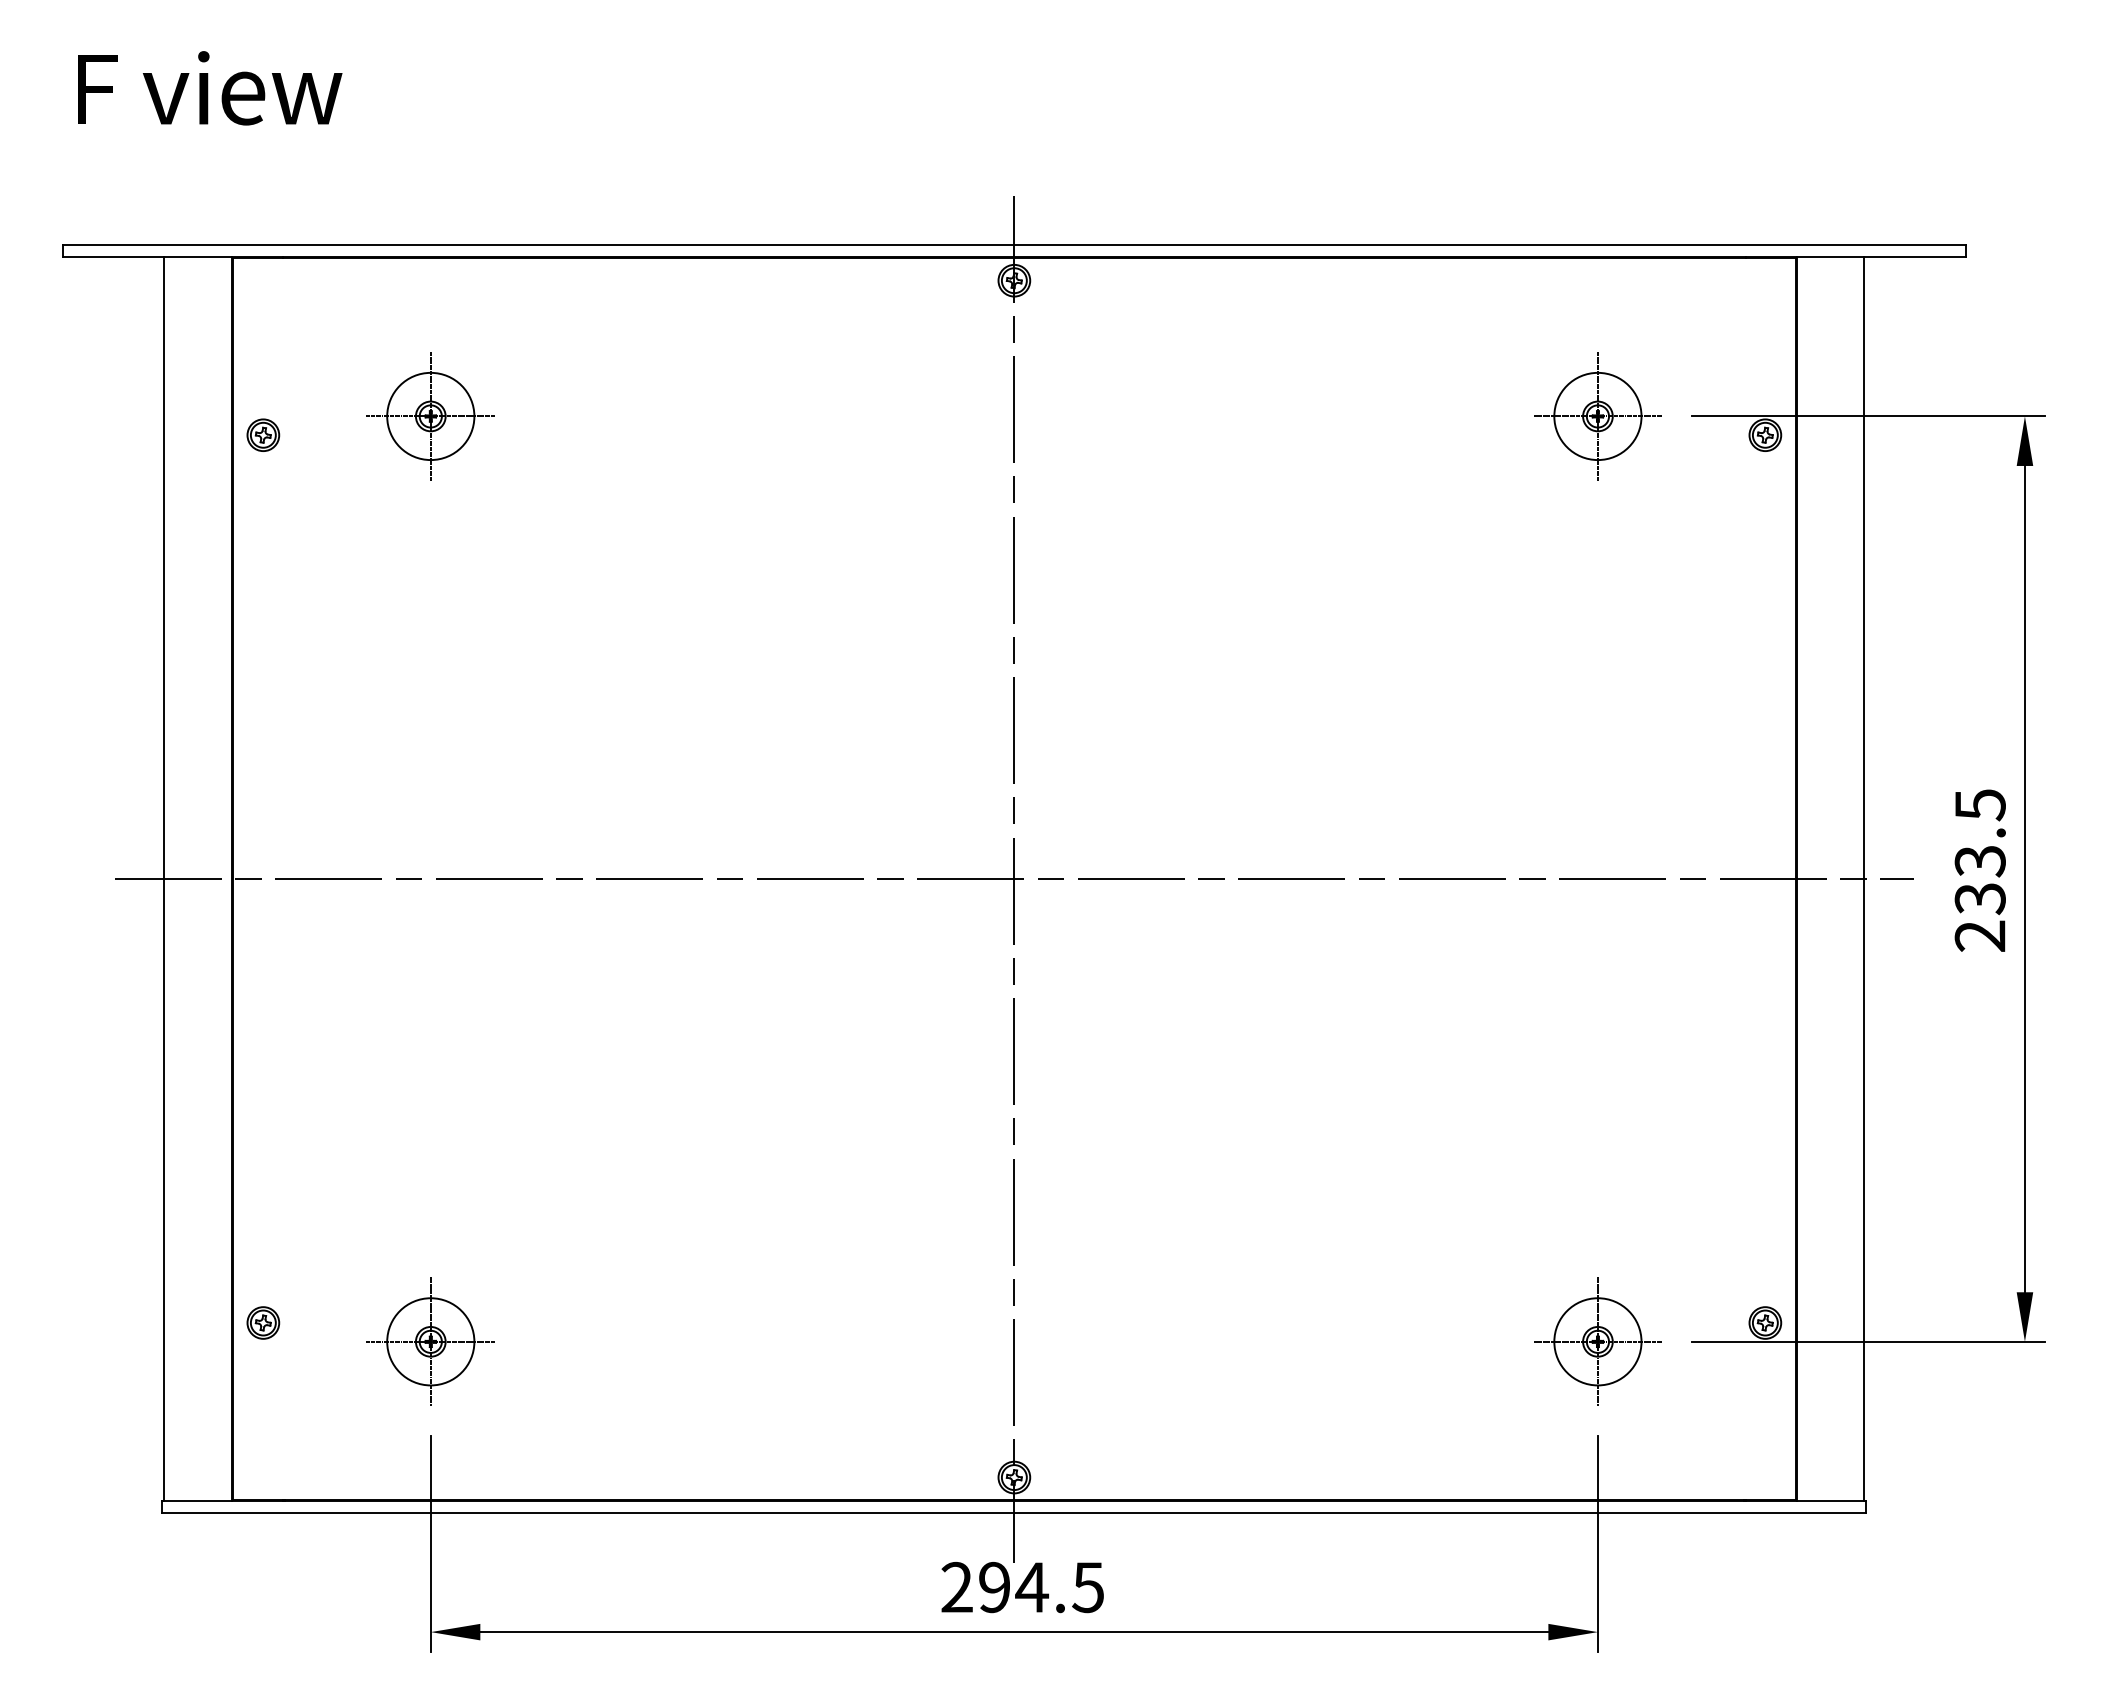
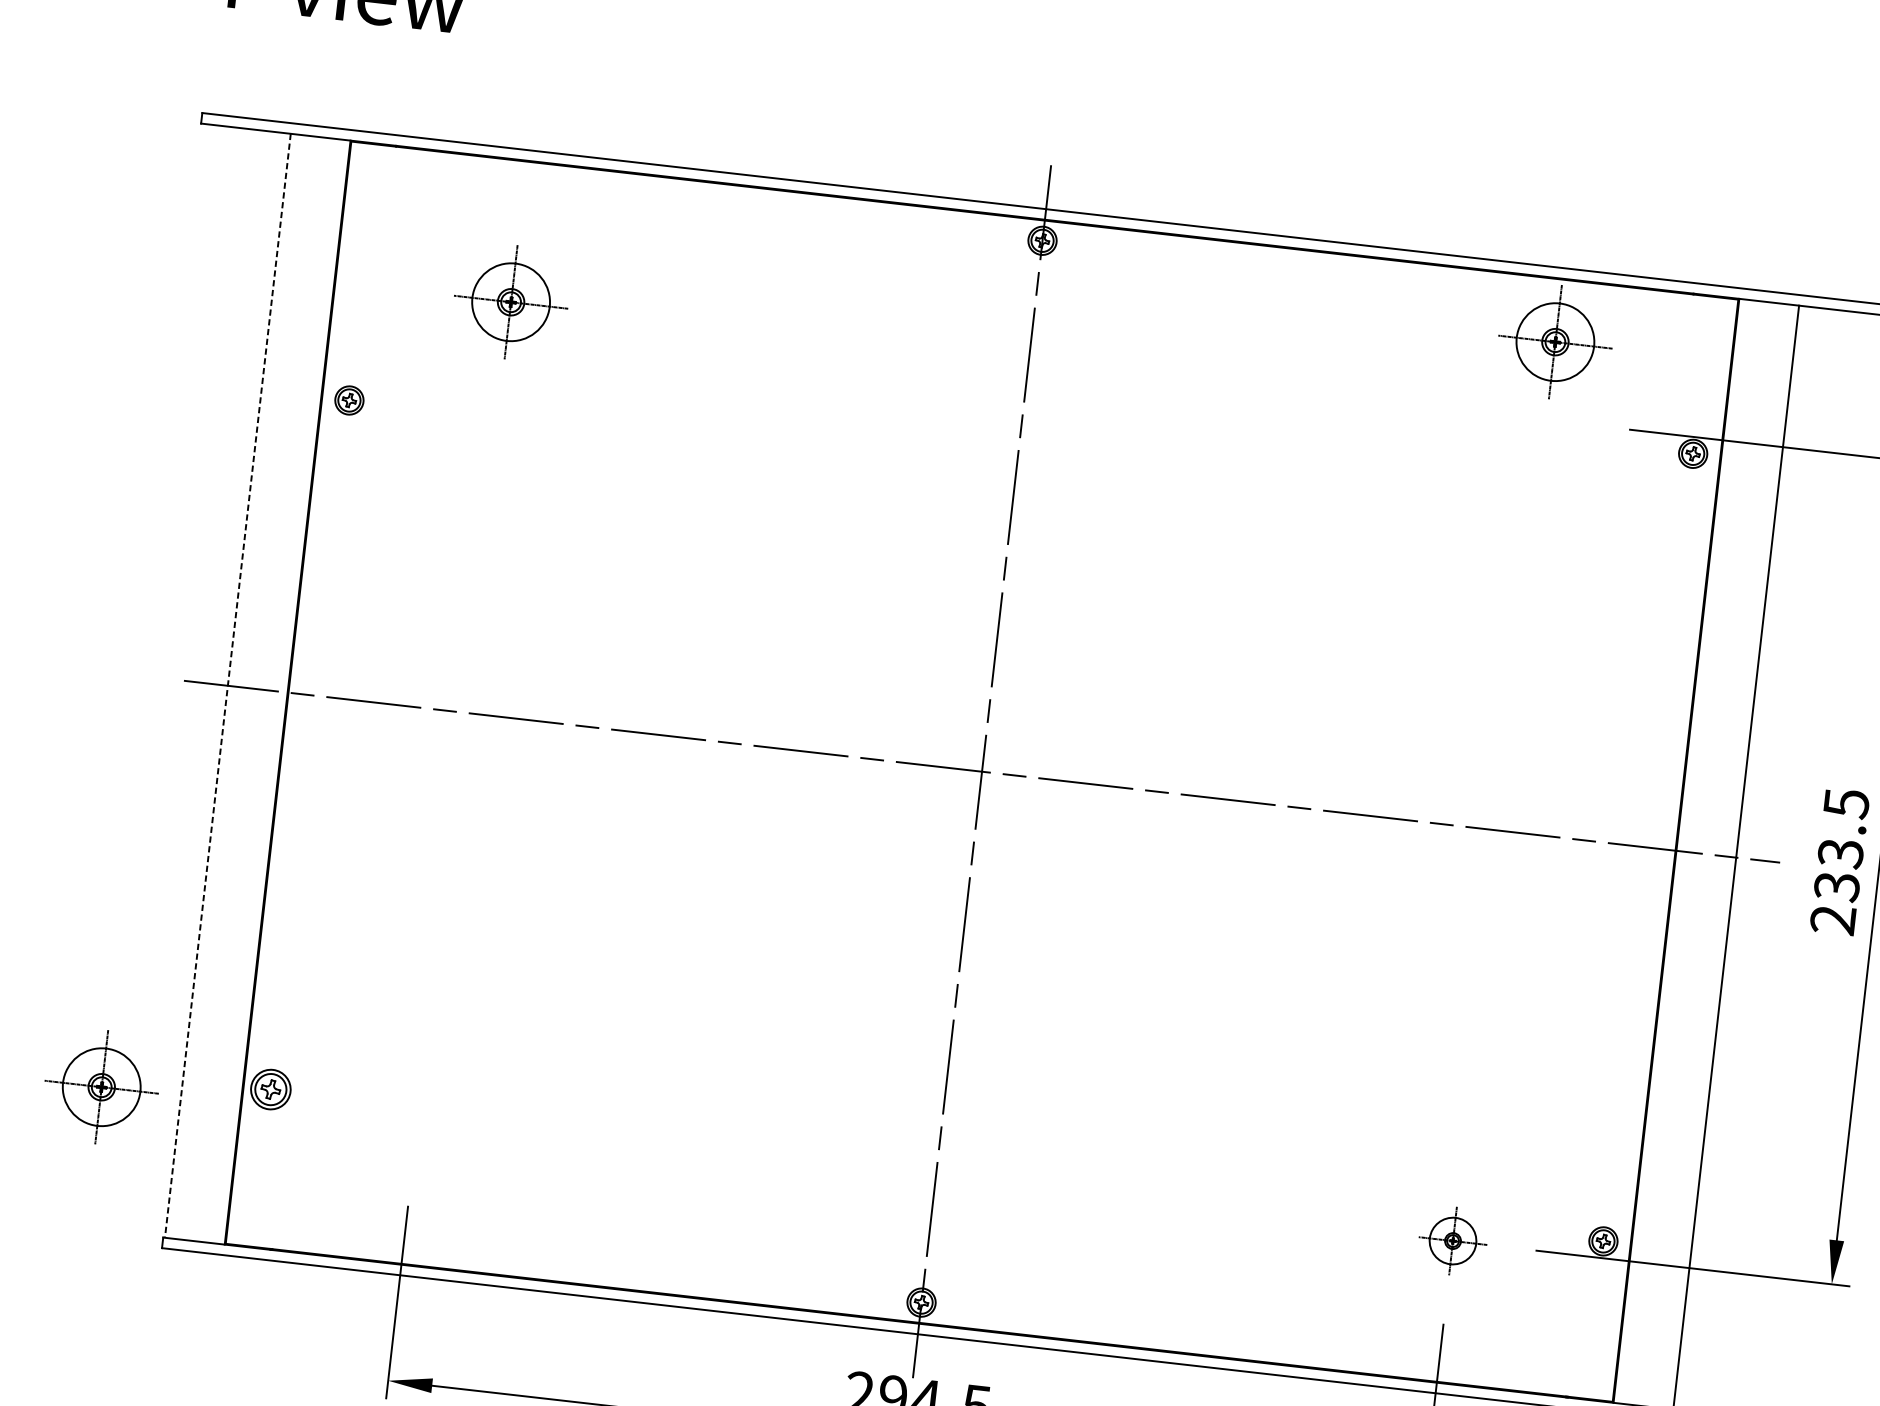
part: (1597, 416) -> (1555, 342), moved
part: (263, 434) -> (349, 399), moved
line: (164, 879) -> (228, 686), solid -> dashed
part: (263, 1322) -> (271, 1089), size x1.4
part: (430, 1341) -> (101, 1086), moved
part: (1597, 1341) -> (1452, 1240), size x0.6

